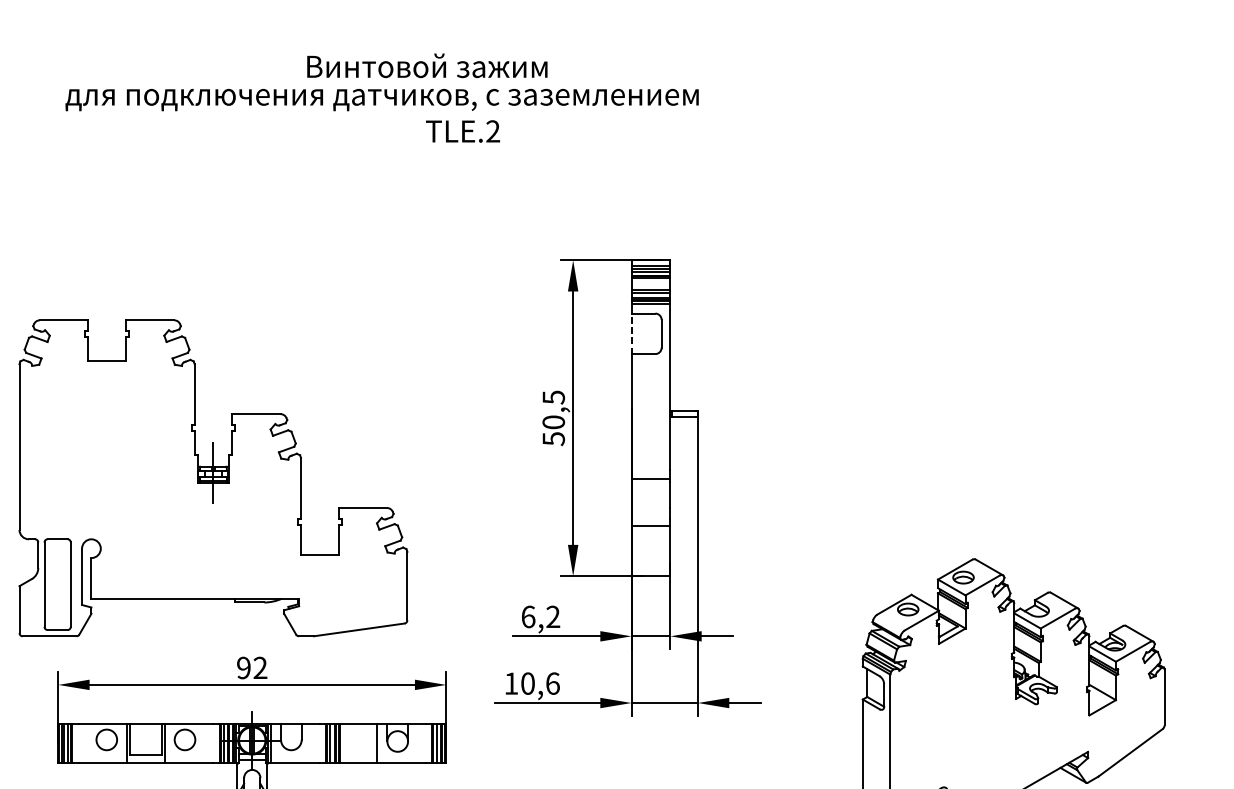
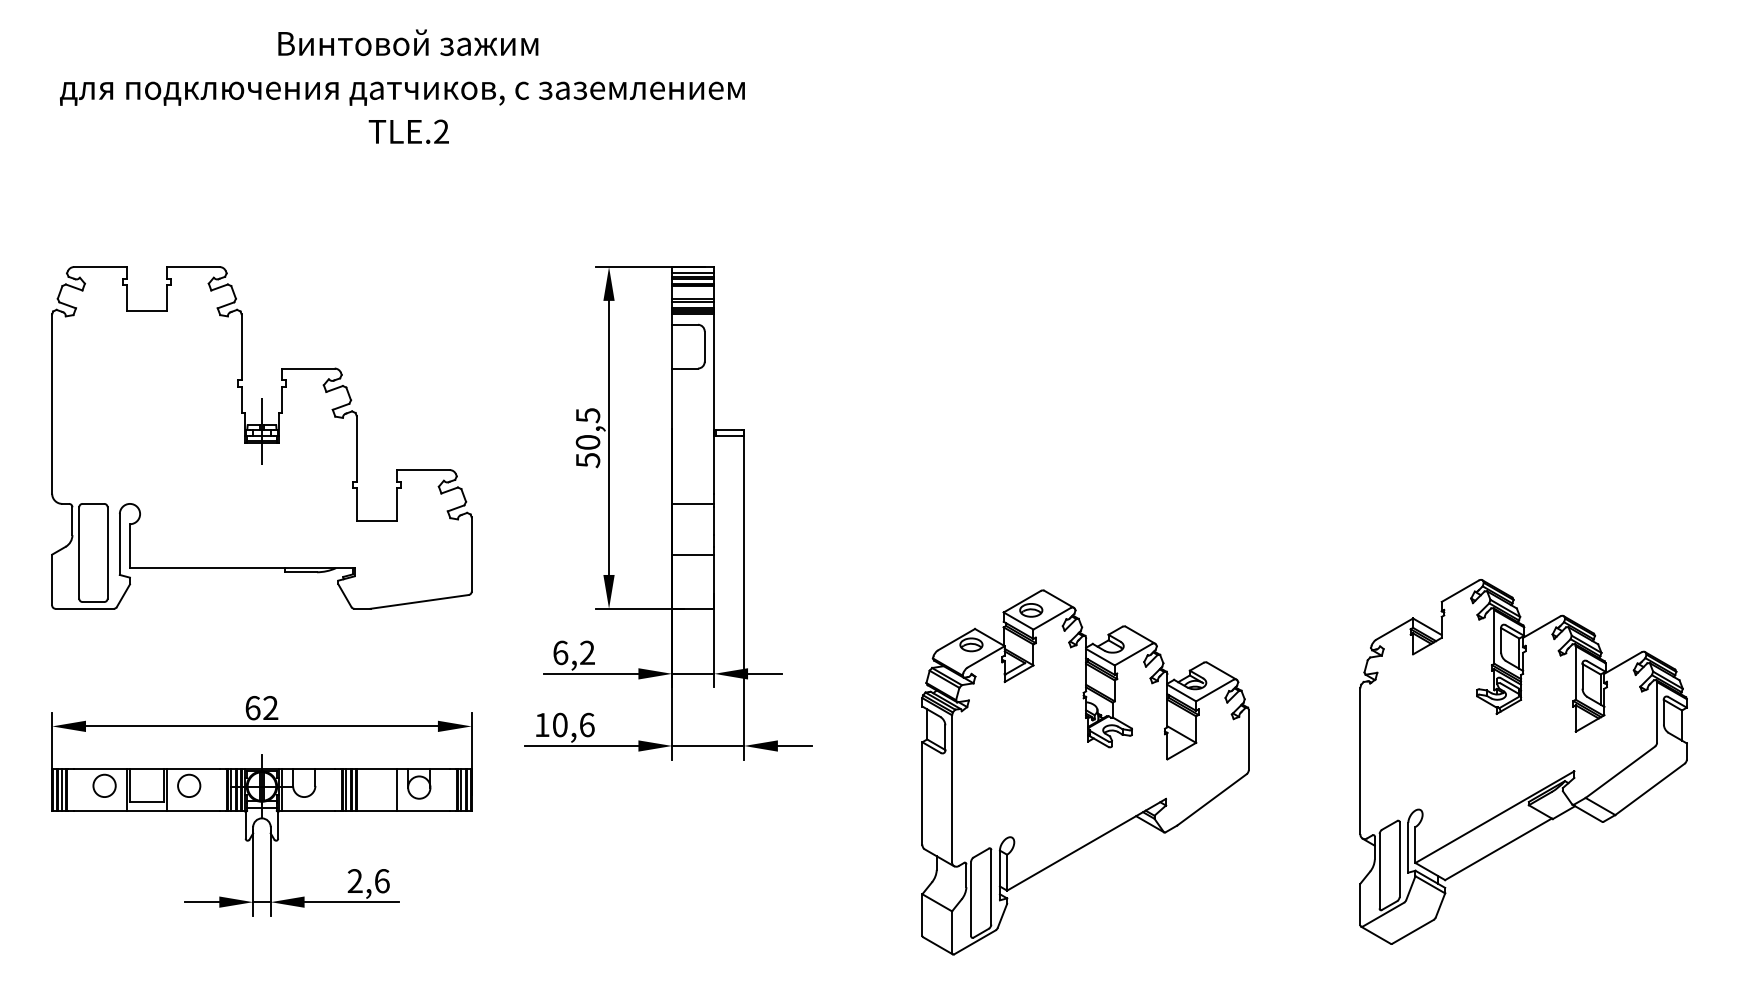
text: (427, 65) -> (408, 42), moved
text: (462, 131) -> (408, 131), moved
line: (631, 333) -> (672, 346), dashed -> solid
part: (213, 477) -> (261, 437), moved
text: (243, 668) -> (252, 708), 92 -> 62

